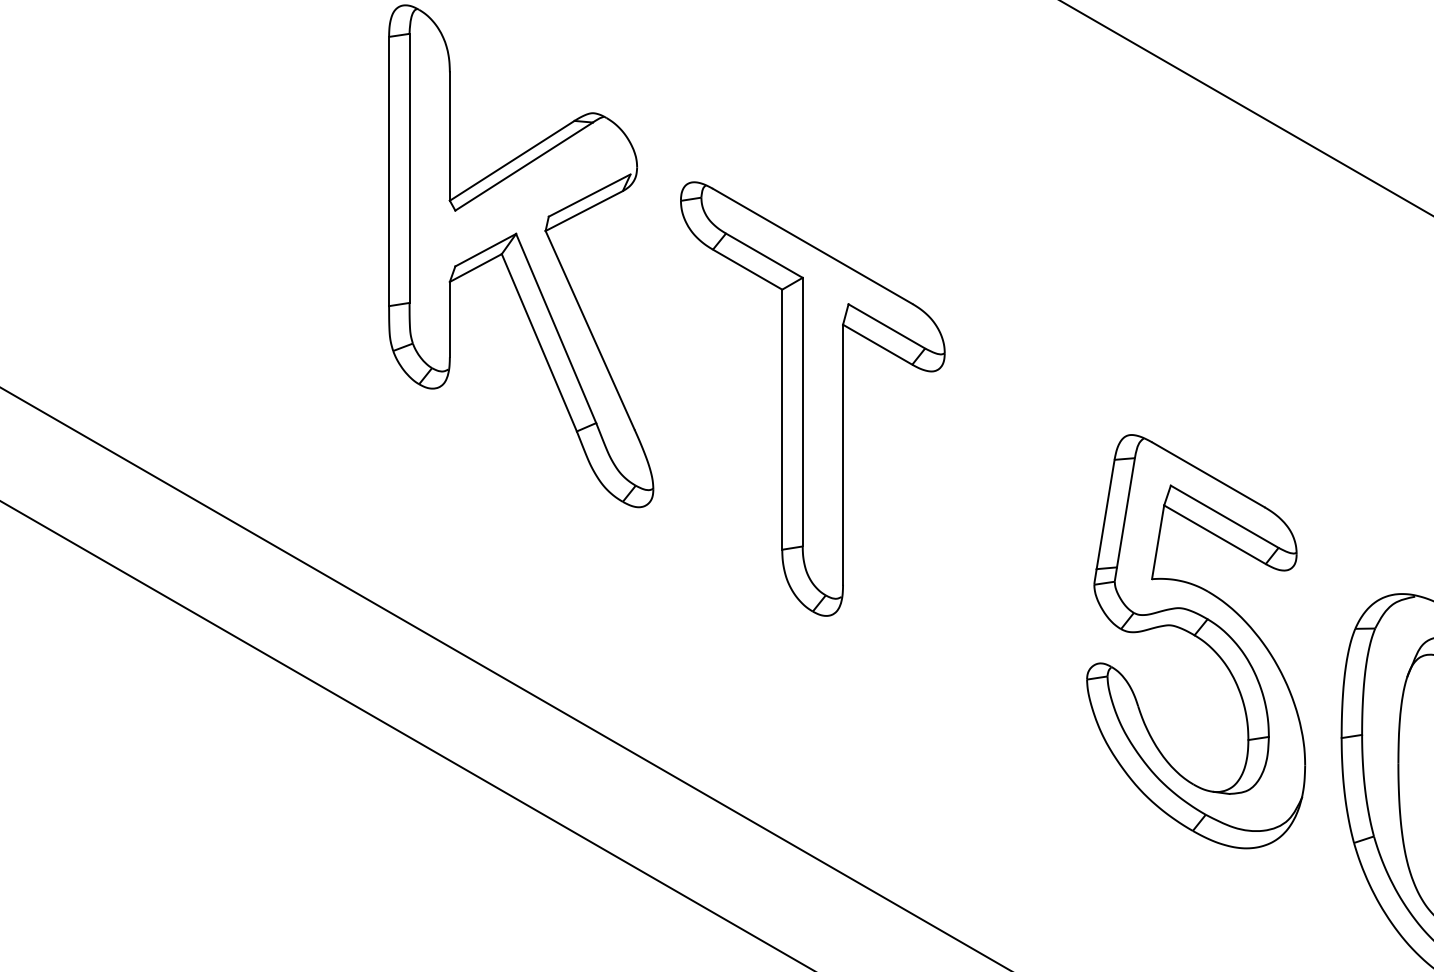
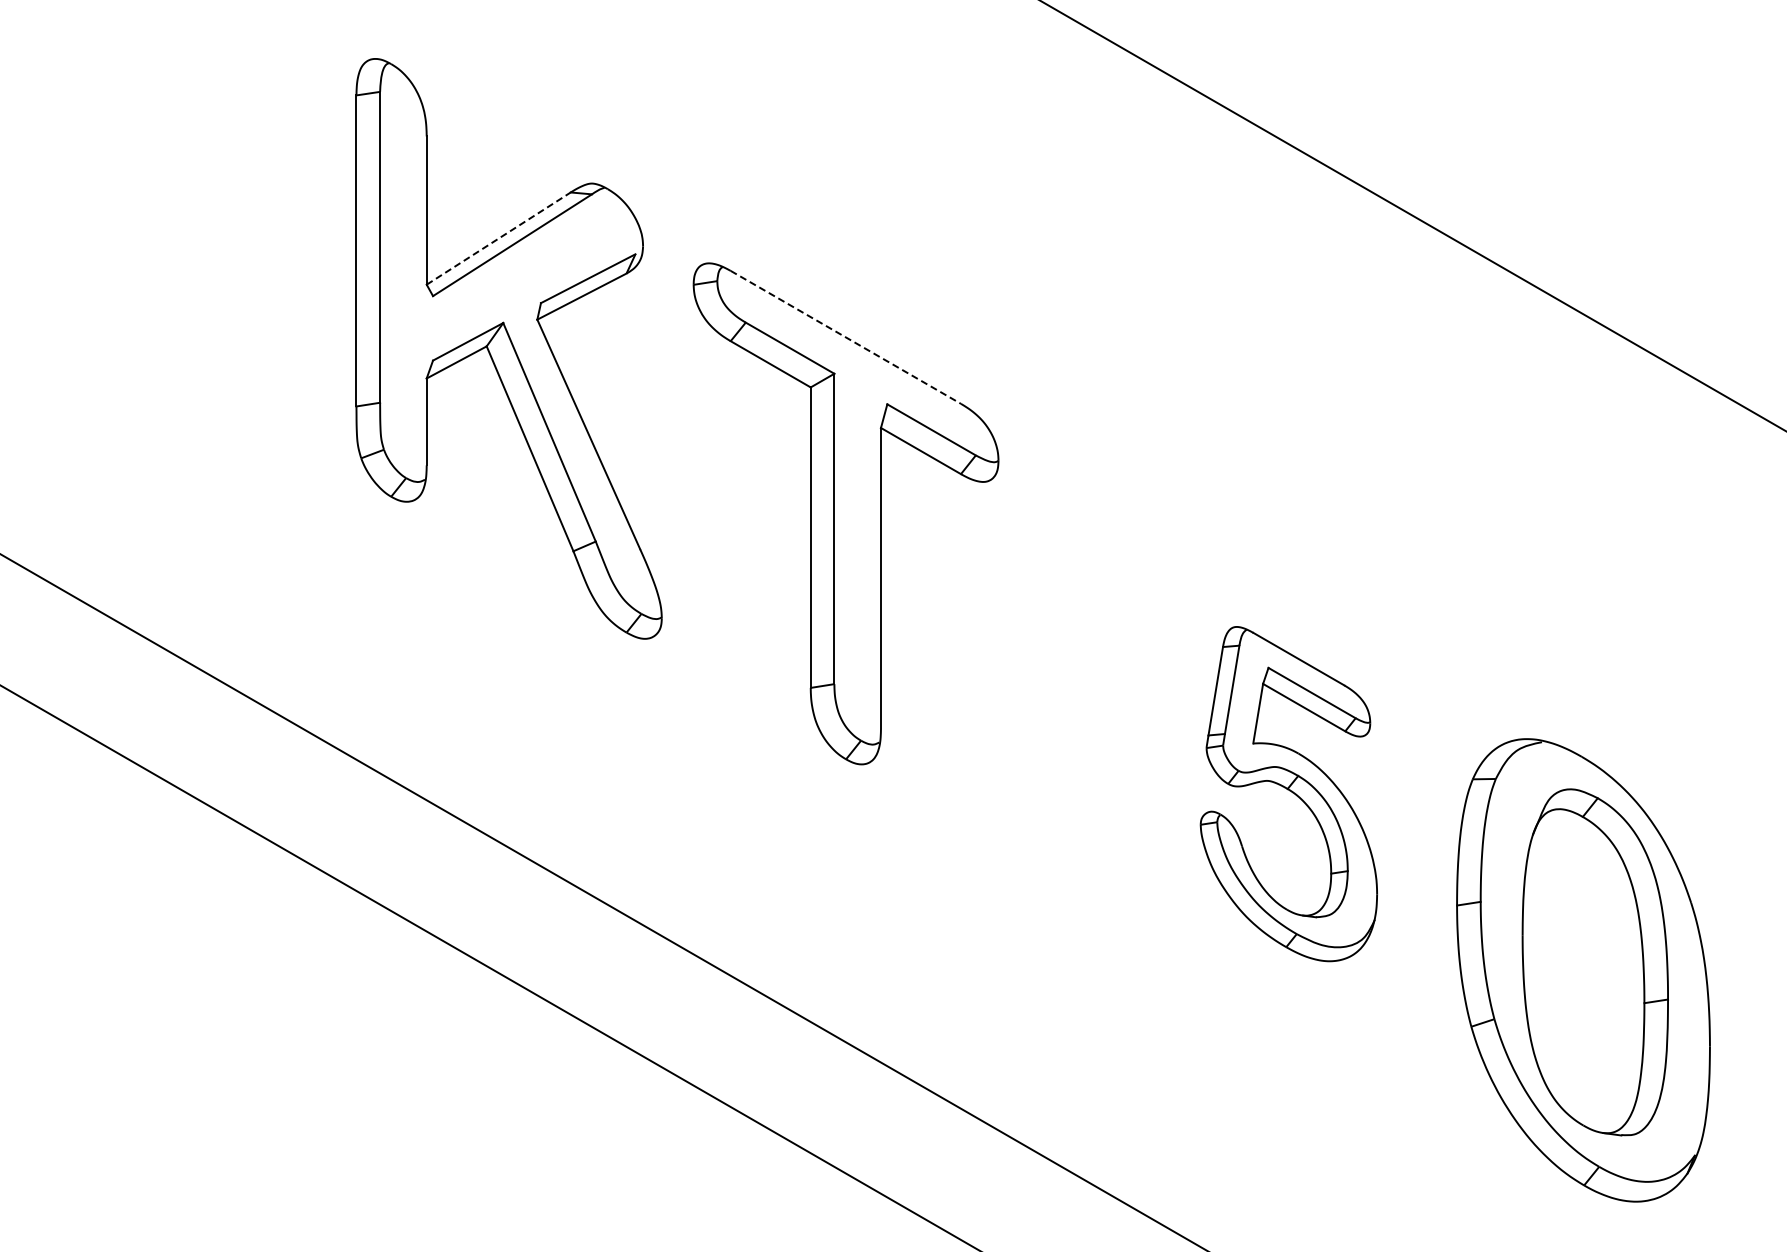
line: (512, 160) -> (498, 238), solid -> dashed
line: (812, 246) -> (845, 337), solid -> dashed
part: (1195, 641) -> (1288, 793), size x0.7

